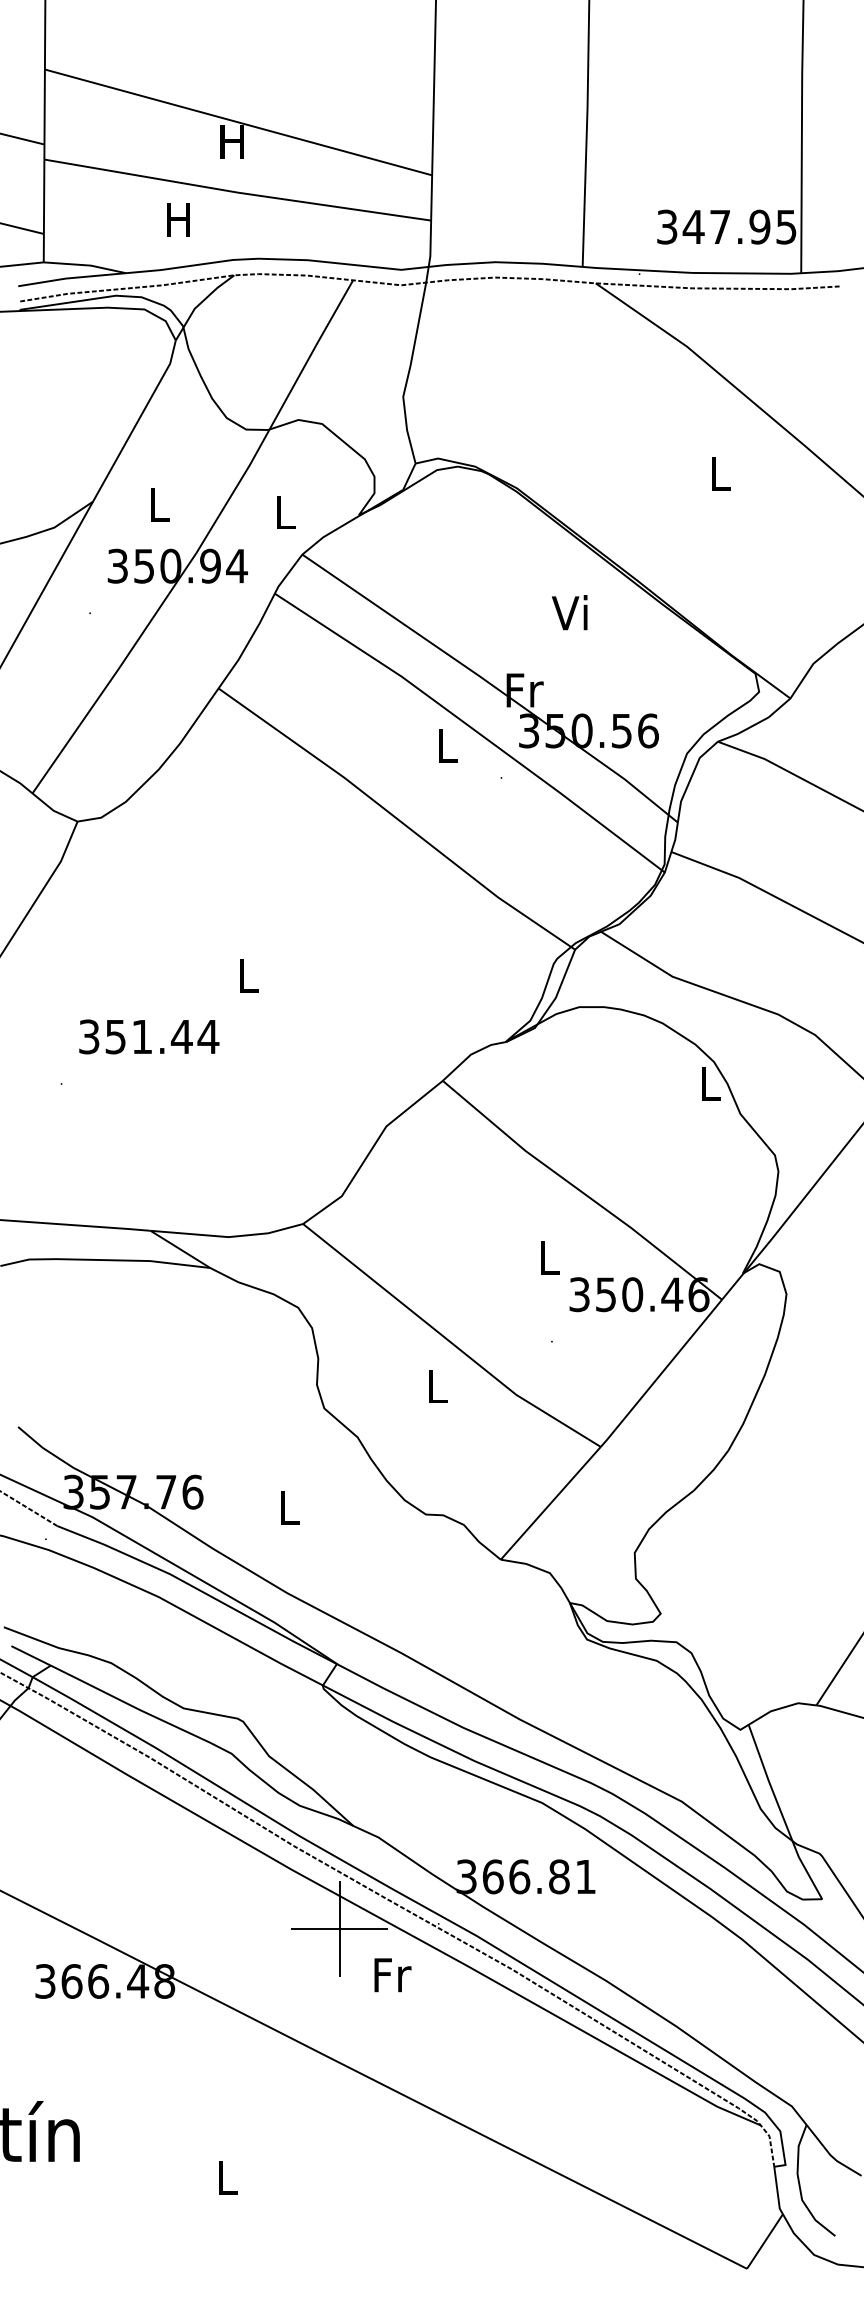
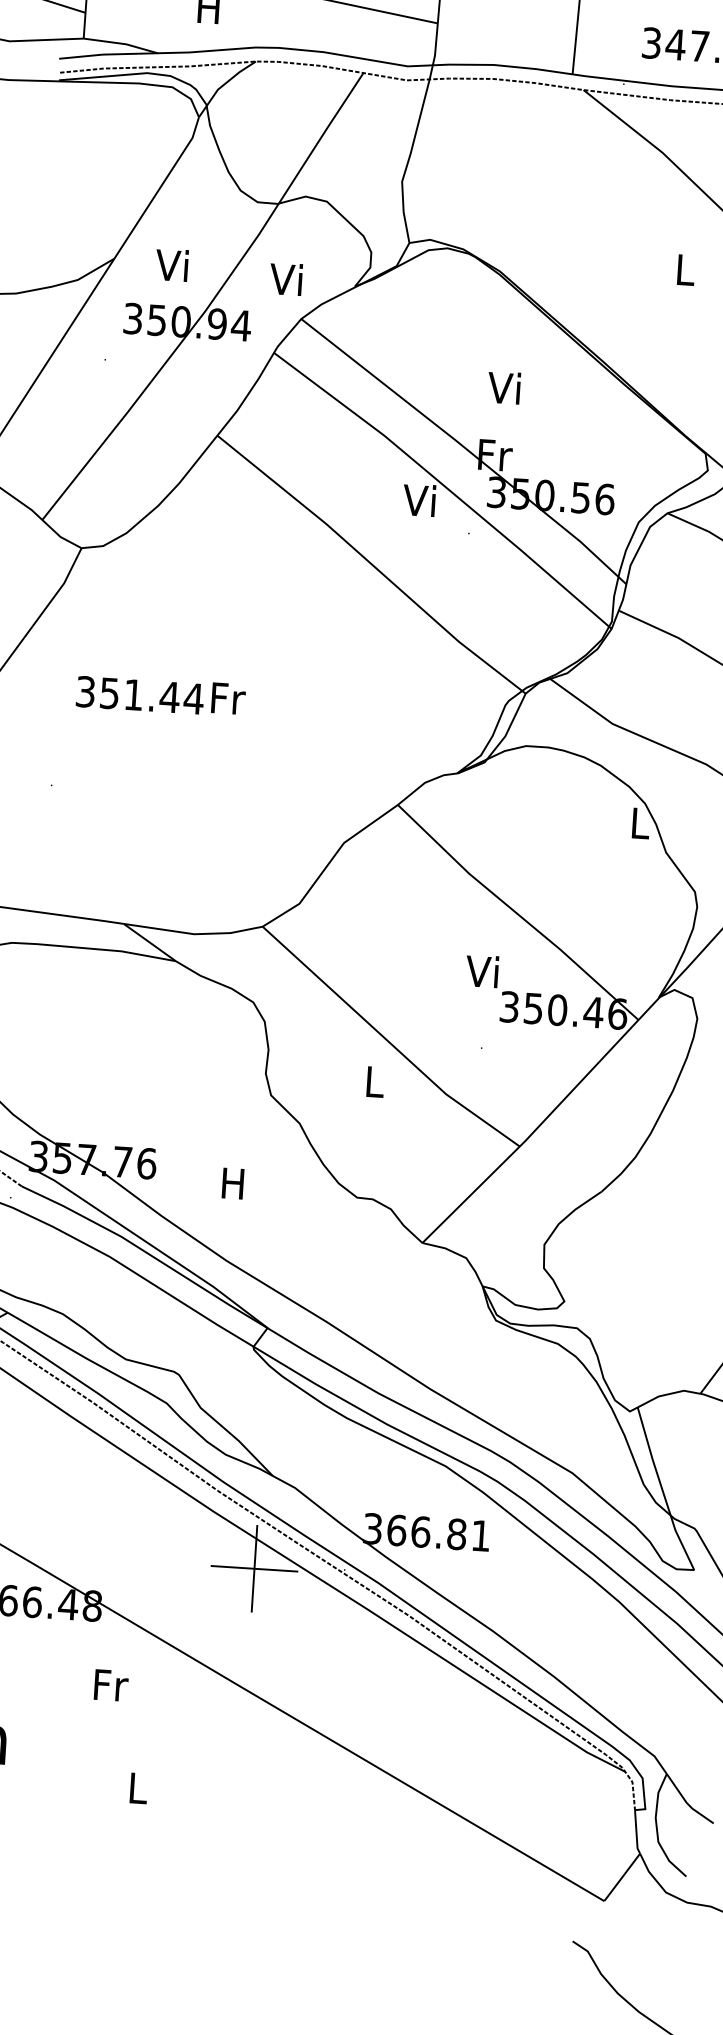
text: (156, 504) -> (171, 264), L -> Vi
text: (282, 511) -> (285, 278), L -> Vi
text: (569, 612) -> (503, 387), moved
text: (444, 744) -> (419, 499), L -> Vi
text: (249, 976) -> (228, 698), L -> Fr
text: (149, 1036) -> (140, 695), moved
text: (546, 1256) -> (481, 970), L -> Vi
text: (288, 1507) -> (232, 1183), L -> H
text: (392, 1975) -> (110, 1685), moved

